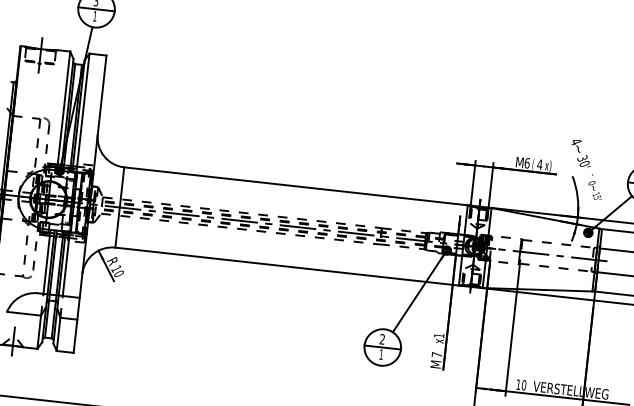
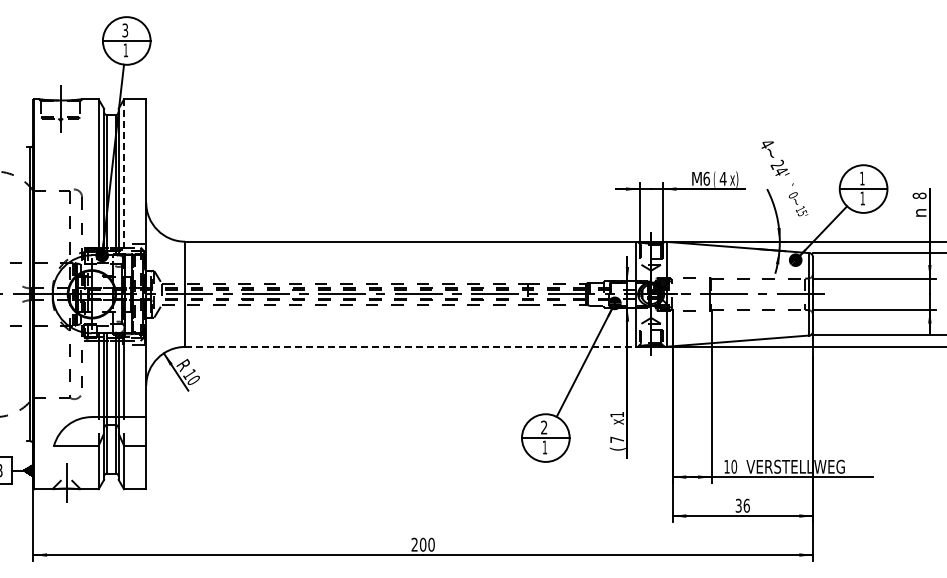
line: (83, 113) -> (124, 177), solid -> dashed
text: (583, 160) -> (778, 167), 30' -> 24'
line: (287, 266) -> (410, 346), solid -> dashed
text: (436, 364) -> (617, 452), M -> (

